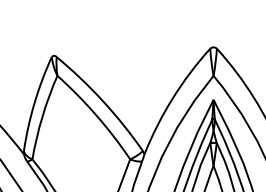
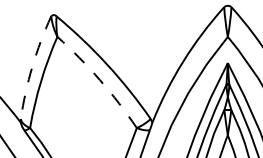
arc: (34, 103) -> (32, 67), solid -> dashed
arc: (96, 115) -> (100, 80), solid -> dashed

